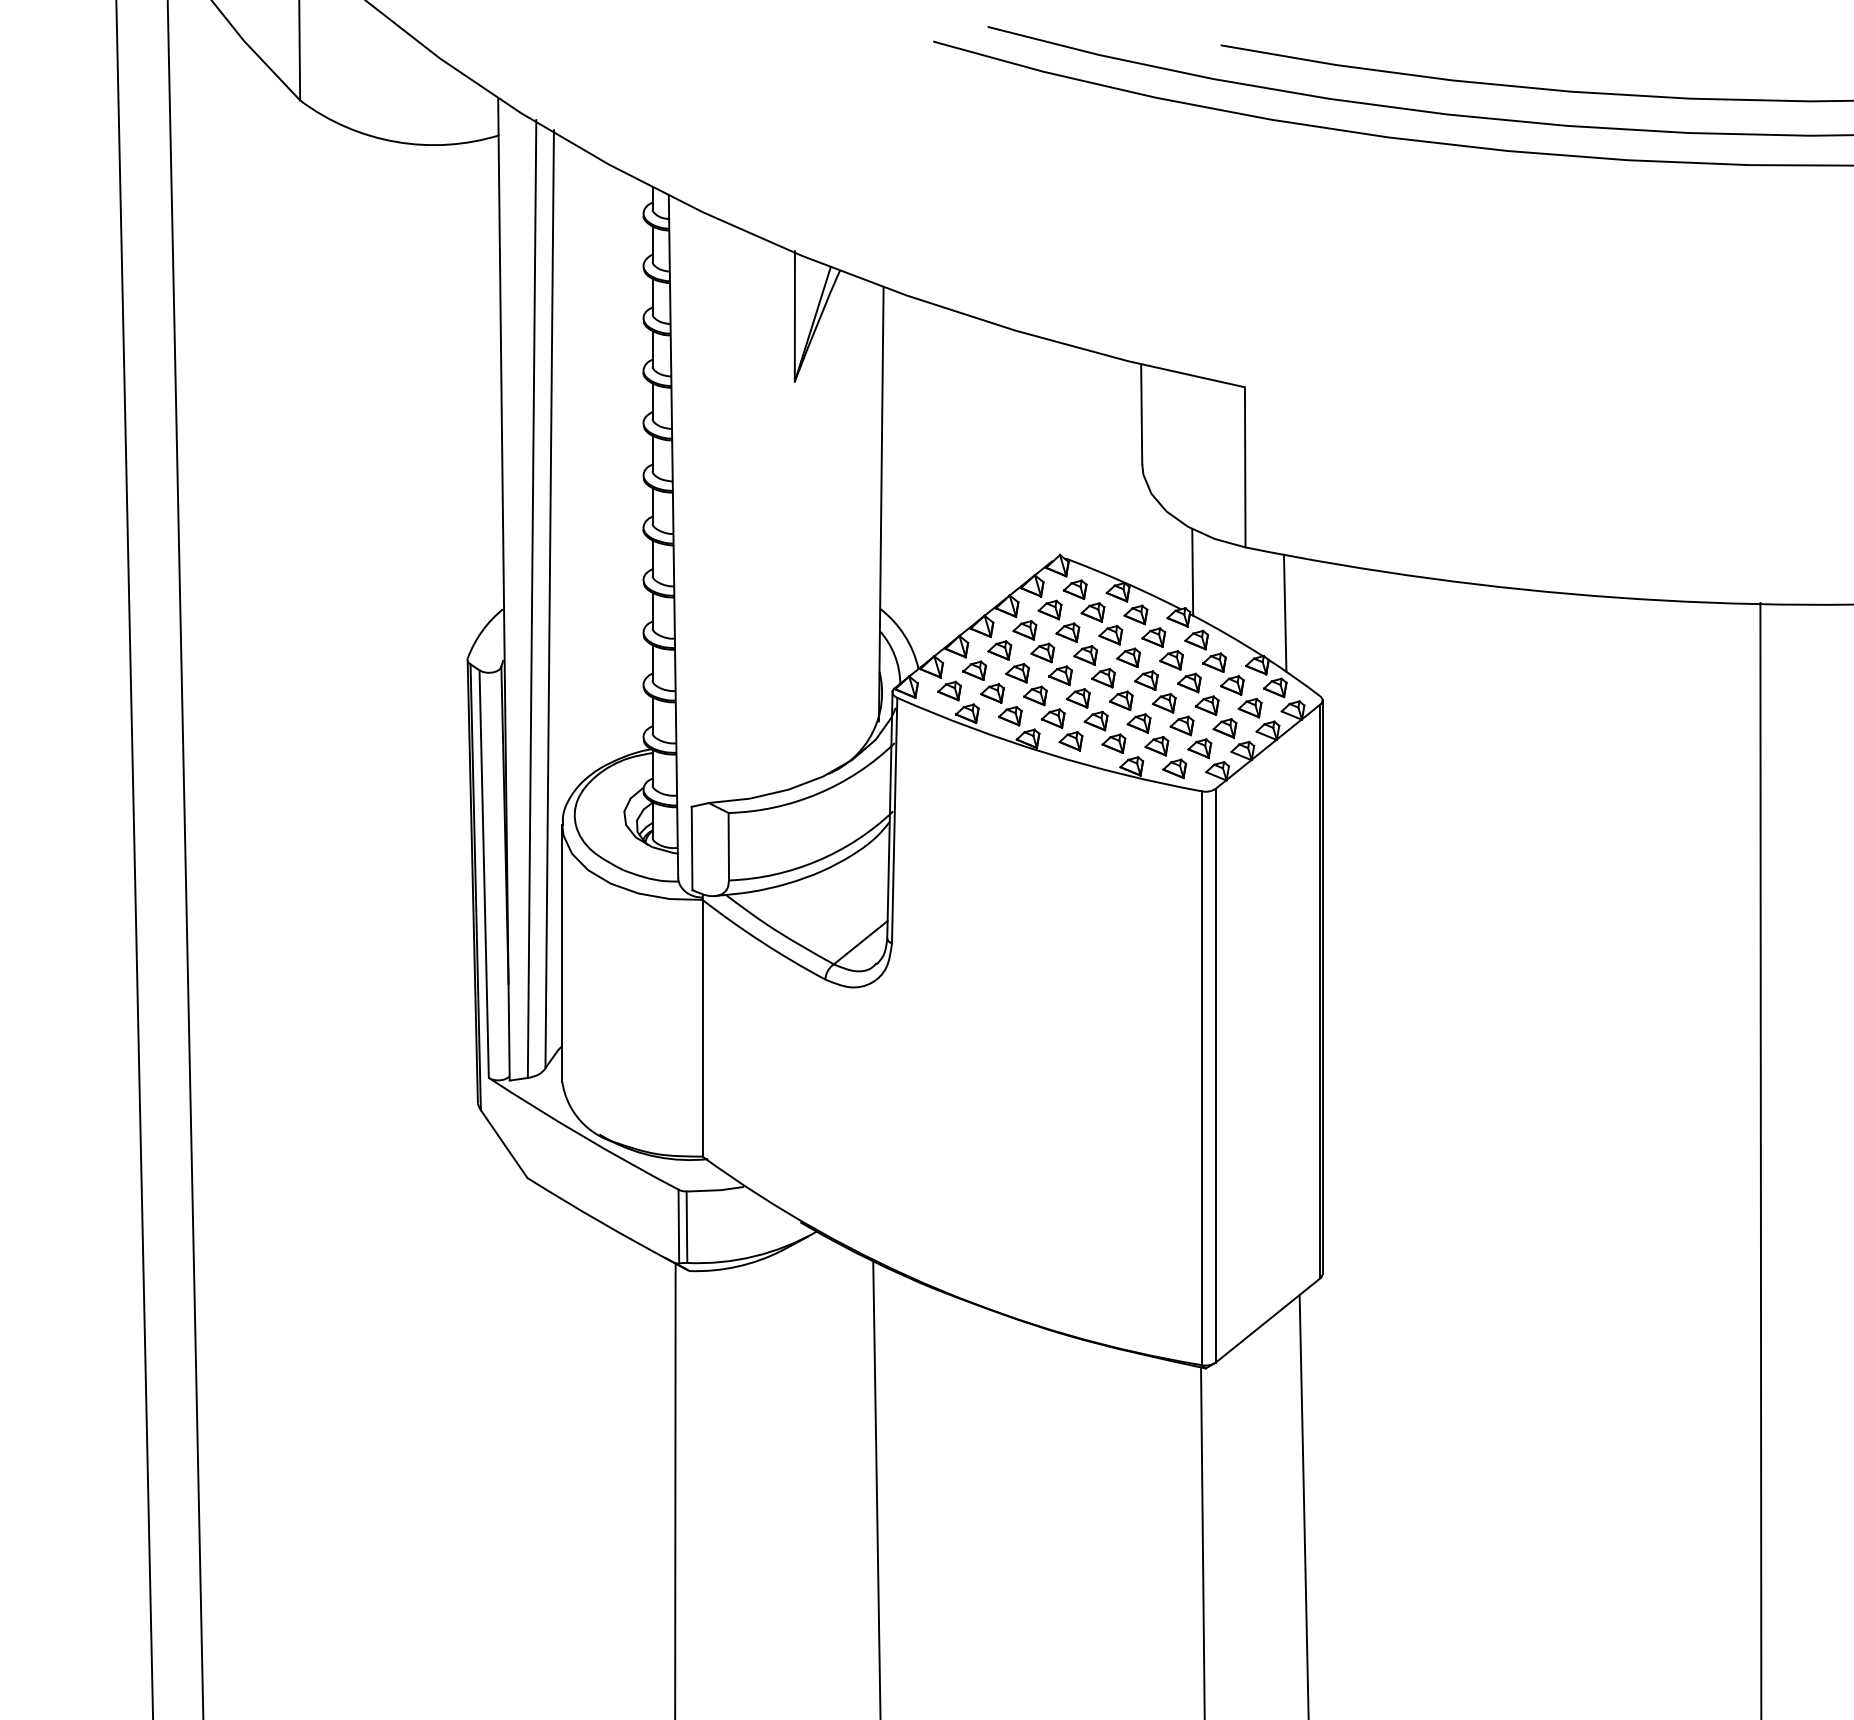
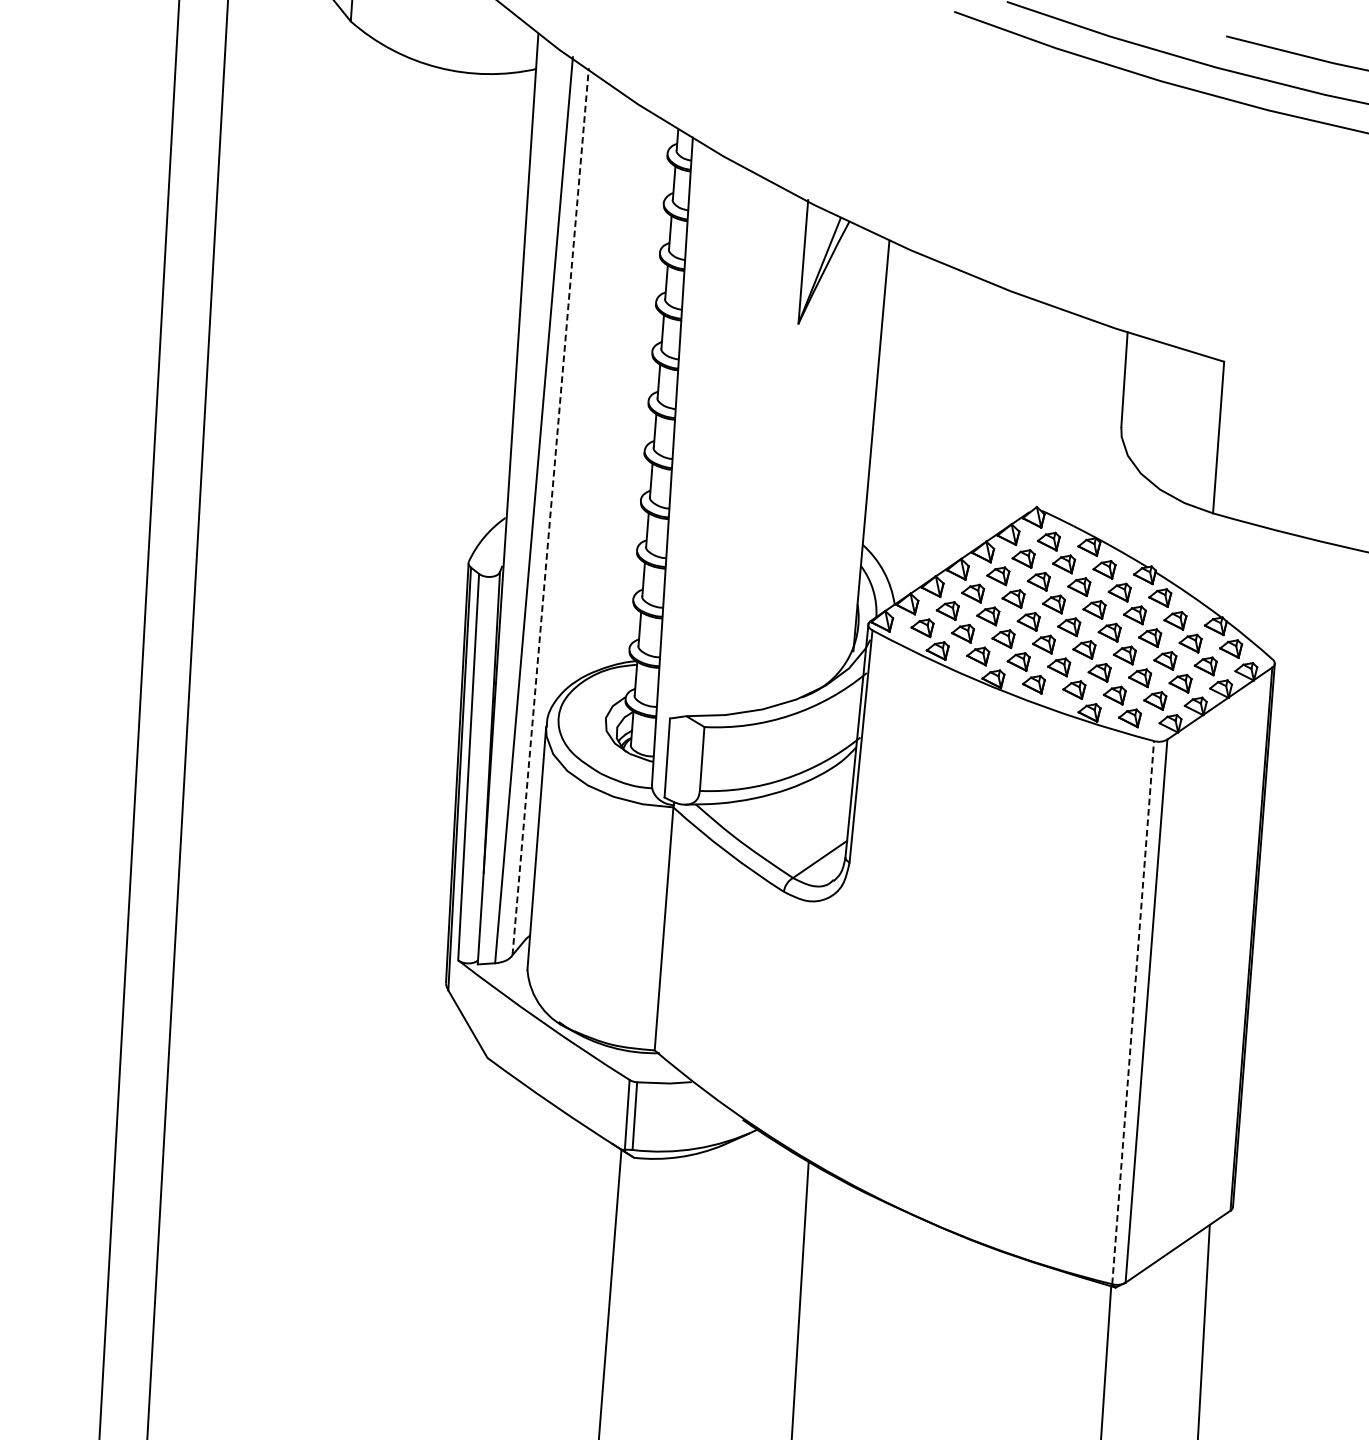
line: (1192, 572) -> (1161, 533), removed
line: (549, 599) -> (550, 511), solid -> dashed
line: (1284, 612) -> (1245, 577), removed
line: (1201, 1078) -> (1132, 1012), solid -> dashed

